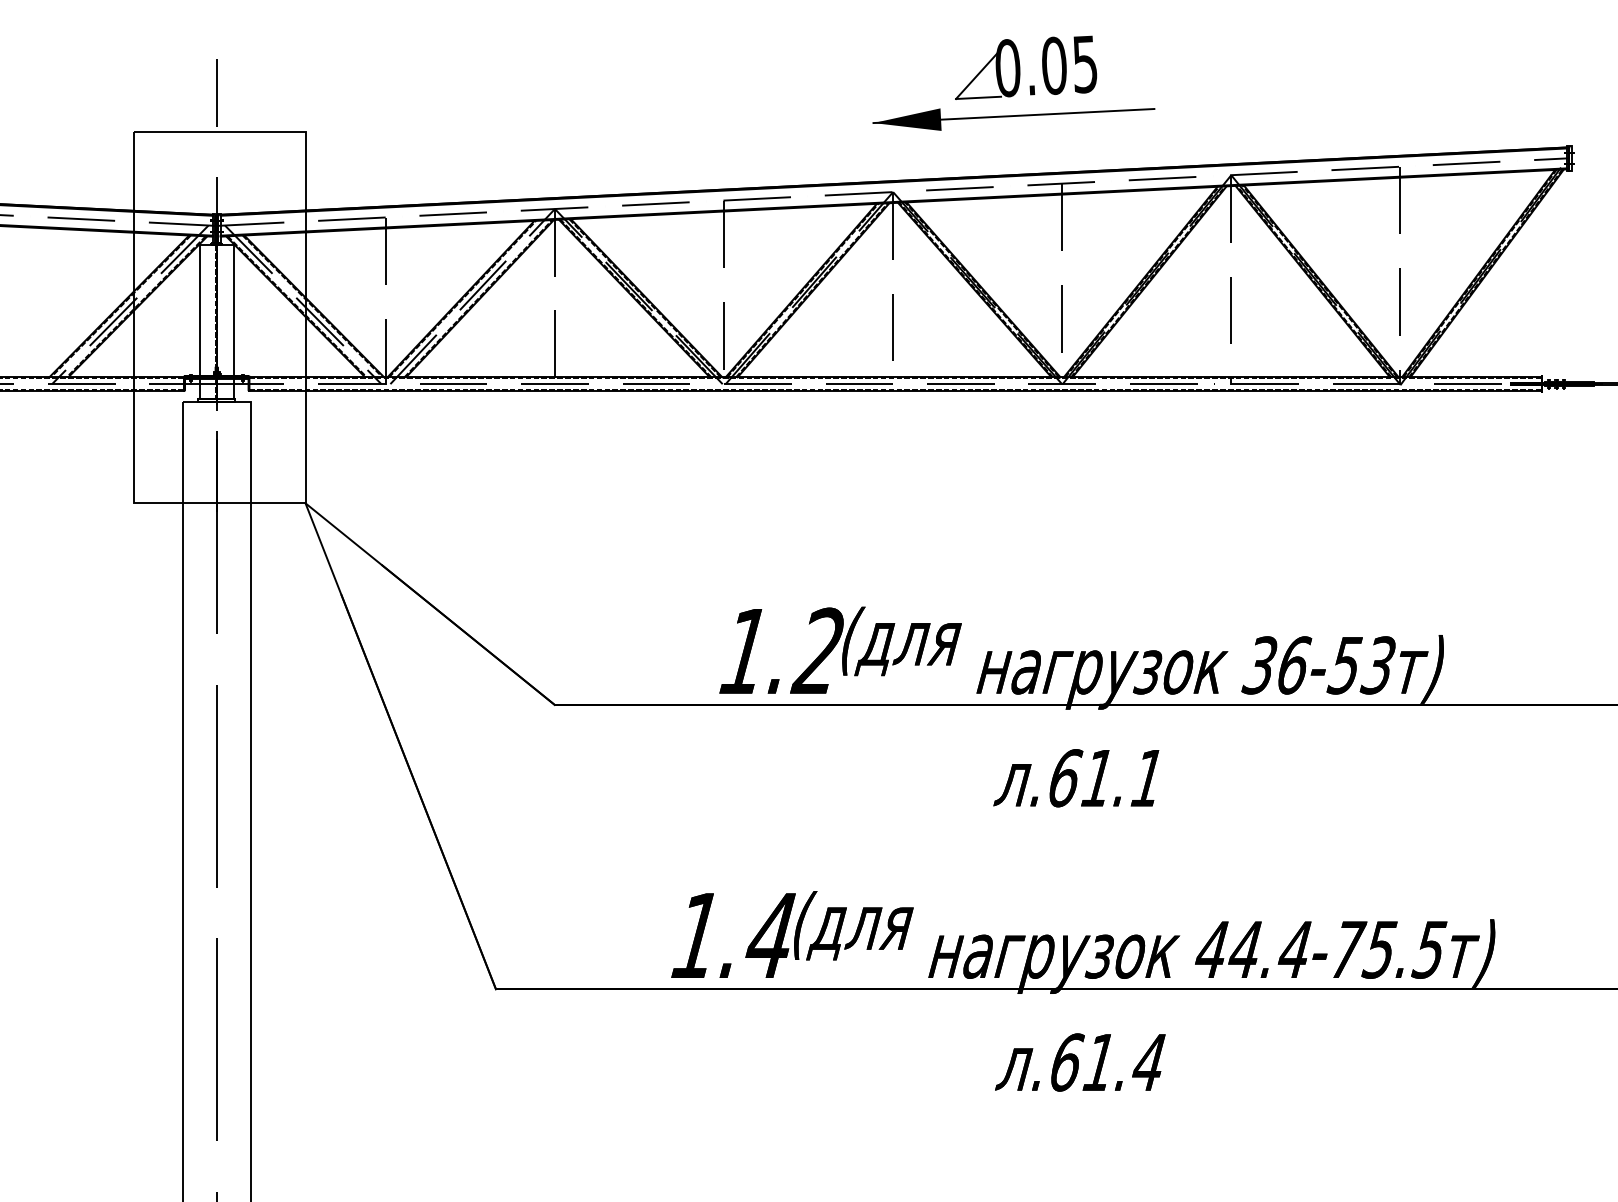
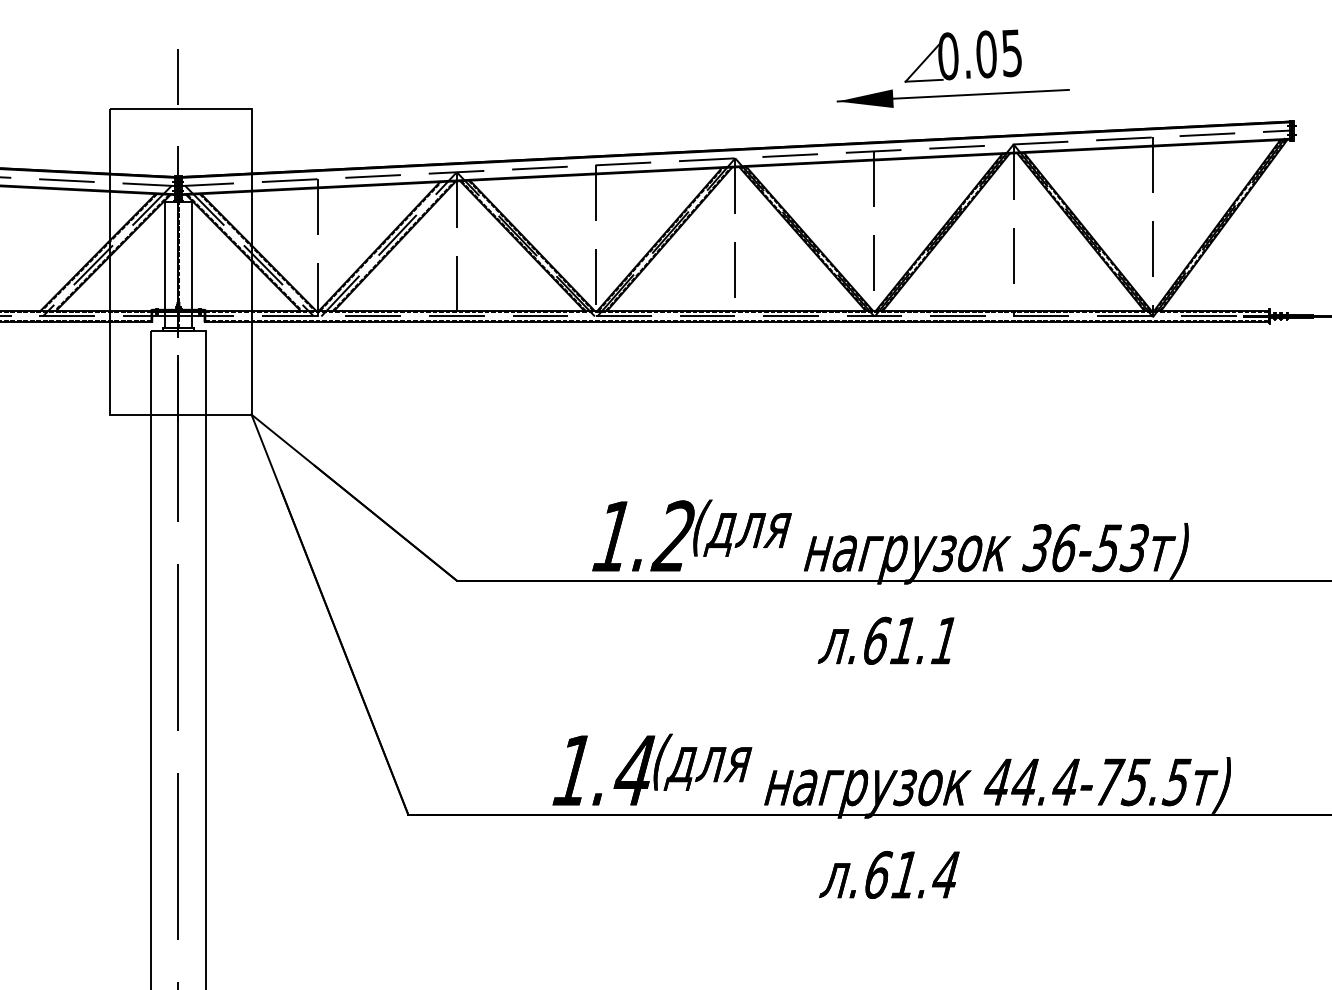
part: (1013, 82) -> (952, 68), moved

